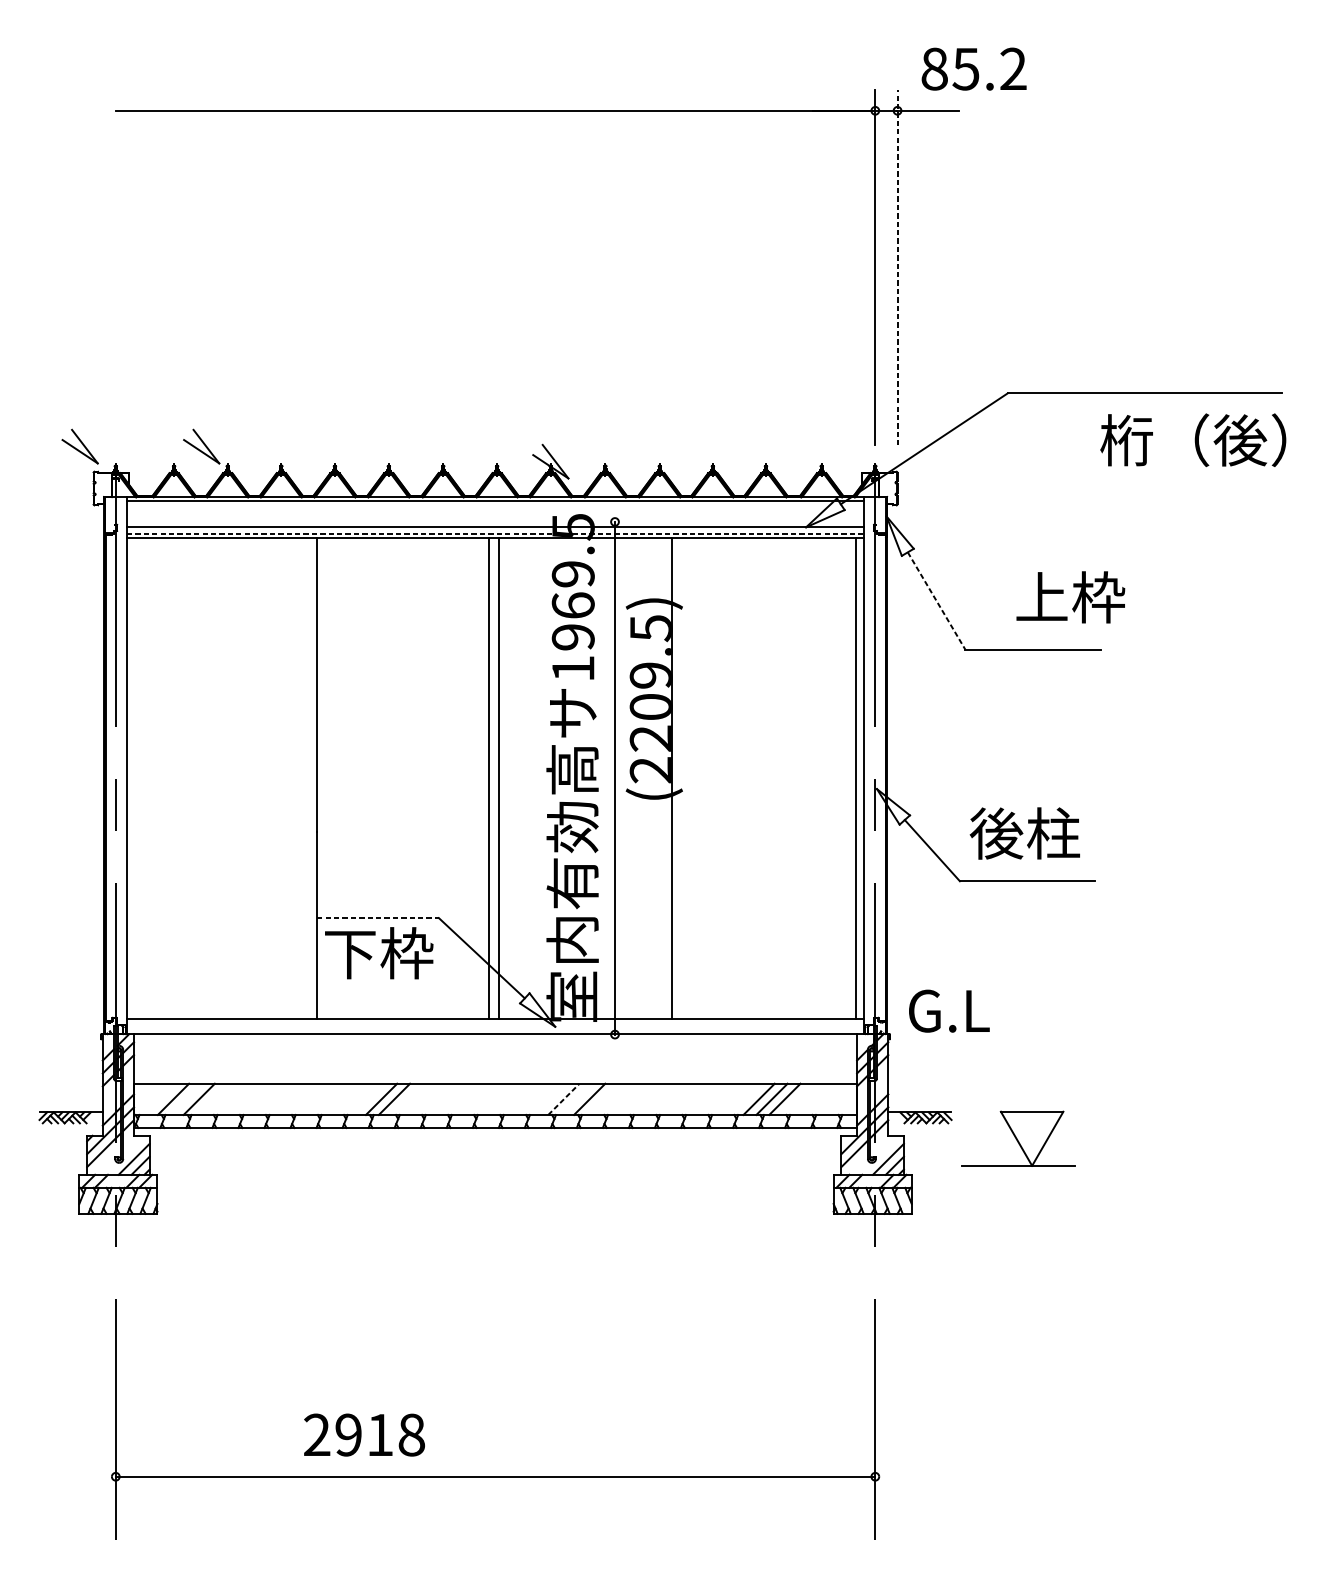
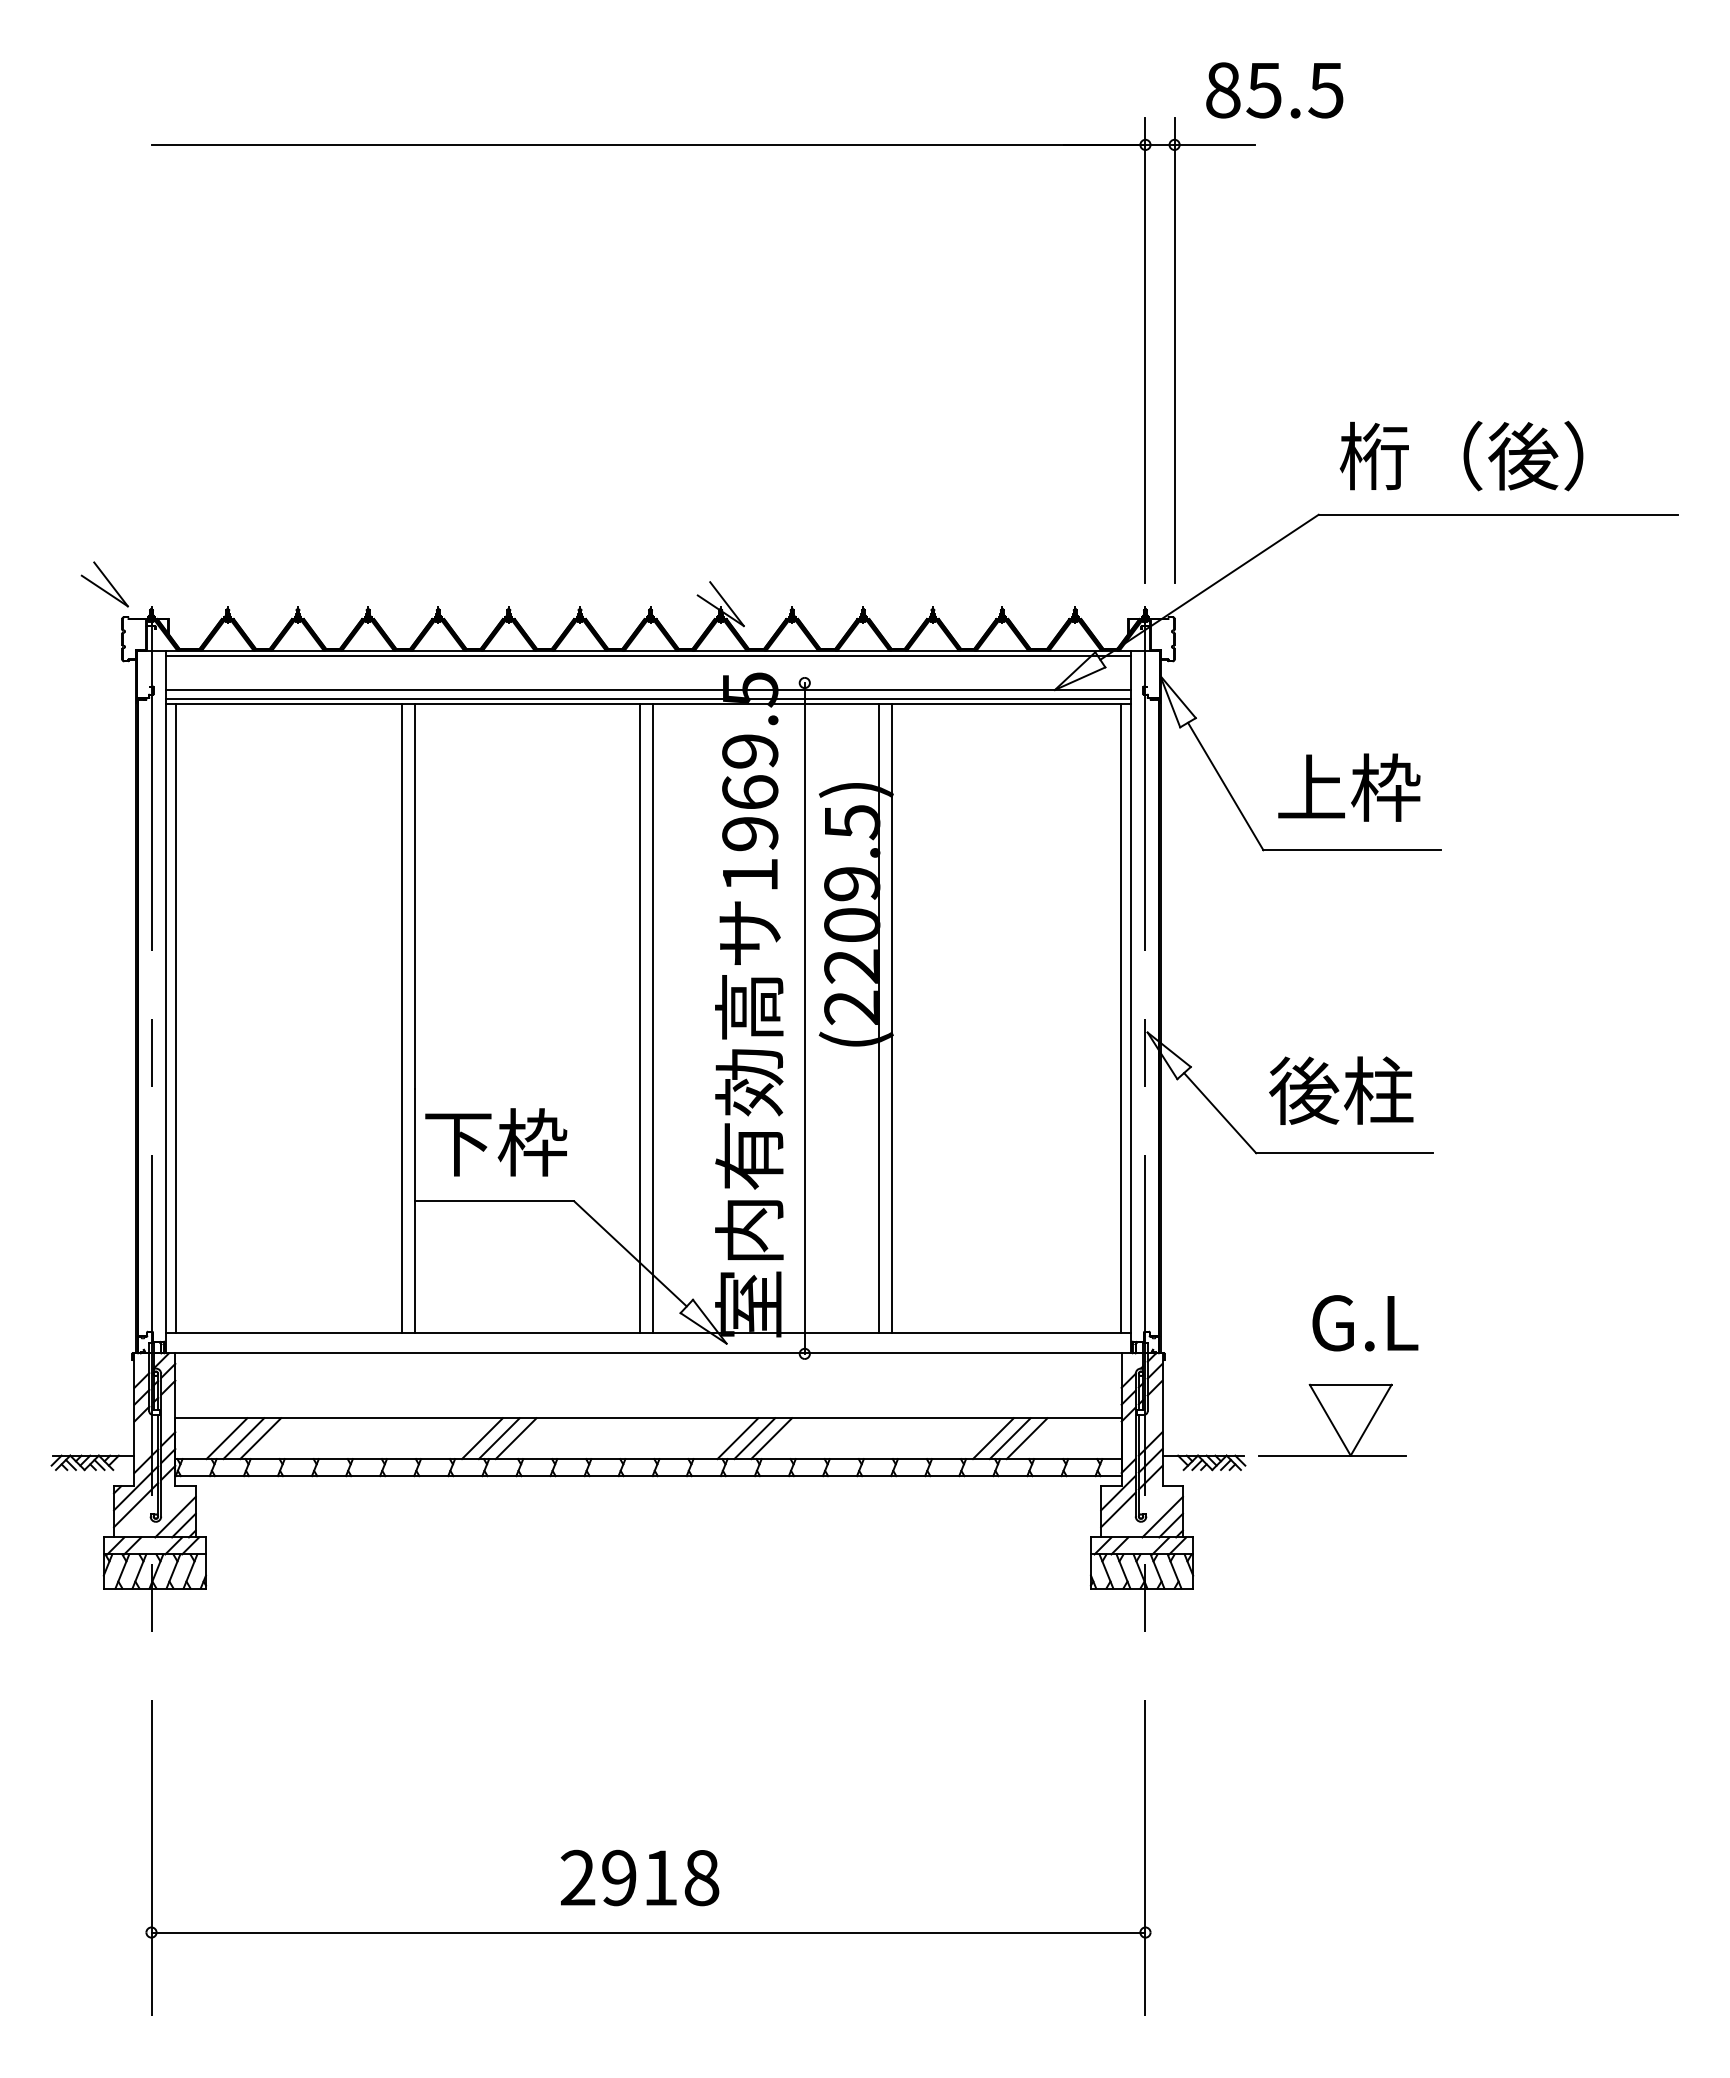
text: (1012, 69) -> (1325, 90), 85.2 -> 85.5
line: (897, 267) -> (1174, 350), dashed -> solid
text: (1193, 439) -> (1461, 455), moved
part: (201, 446) -> (263, 584), removed
line: (495, 533) -> (648, 698), dashed -> solid
text: (1070, 597) -> (1349, 787), moved
line: (936, 601) -> (1225, 786), dashed -> solid
line: (134, 778) -> (176, 1018), added
line: (307, 778) -> (402, 1018), added
line: (681, 778) -> (891, 1018), added
line: (377, 918) -> (494, 1201), dashed -> solid
text: (379, 953) -> (496, 1142), moved
text: (949, 1011) -> (1365, 1323), moved
line: (186, 1099) -> (243, 1438), added
line: (368, 1099) -> (482, 1438), added
line: (563, 1099) -> (737, 1438), dashed -> solid
line: (576, 1099) -> (754, 1438), added
part: (1018, 1138) -> (1332, 1419), moved
text: (364, 1434) -> (639, 1877), moved

